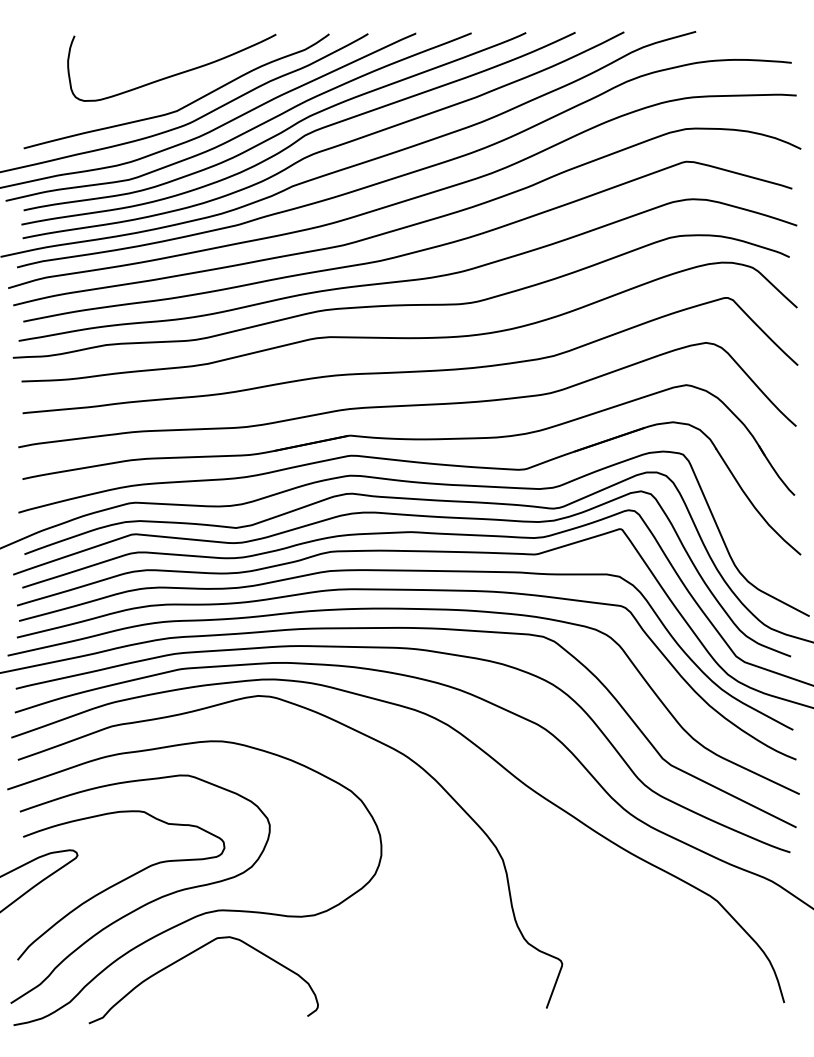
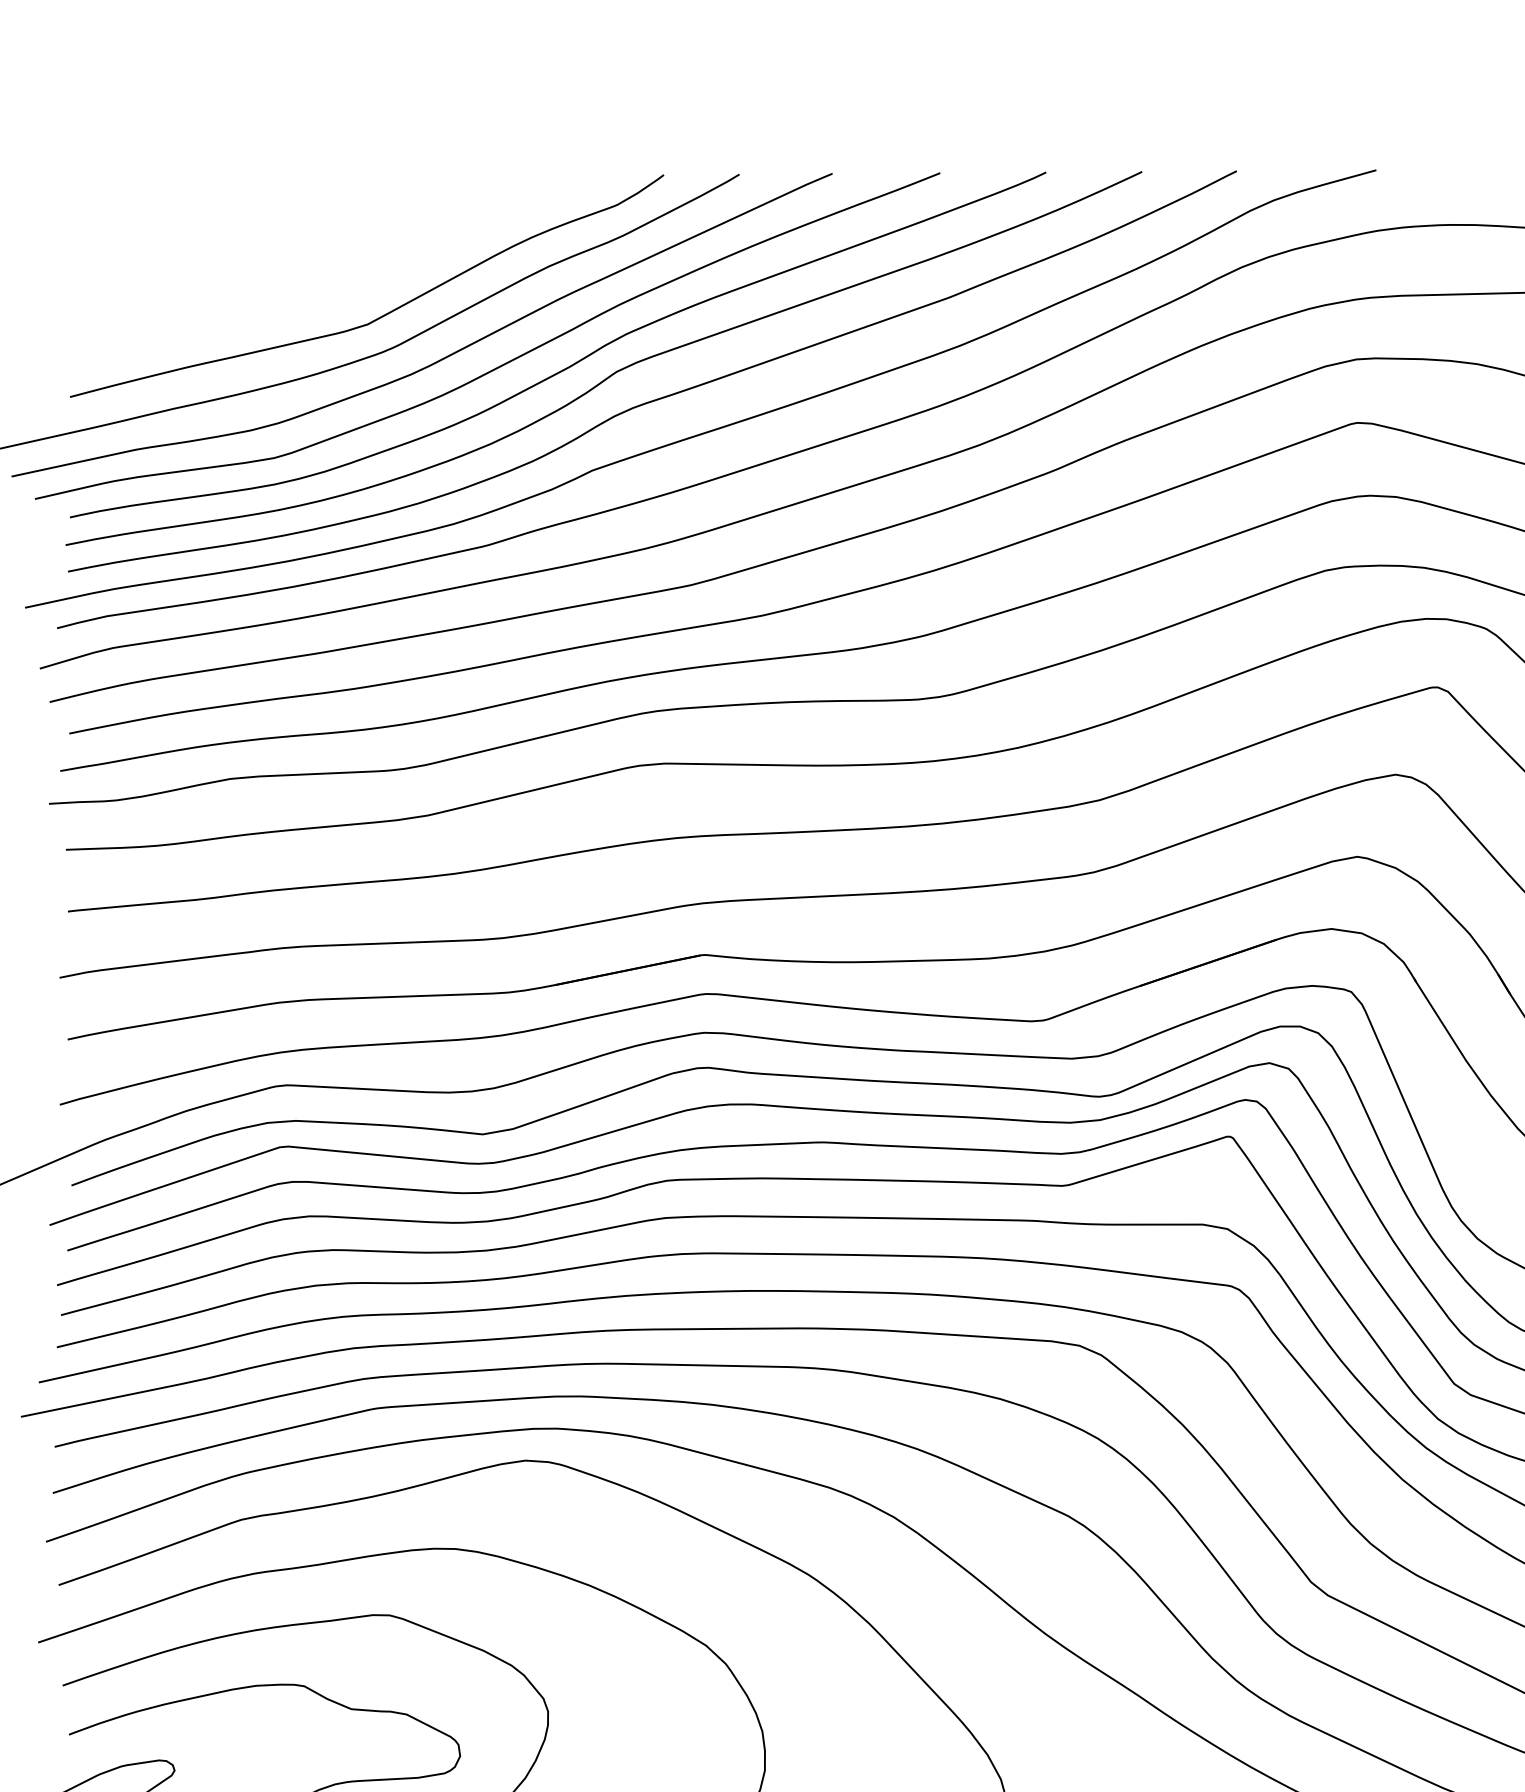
curve: (173, 74) -> (361, 253), removed

